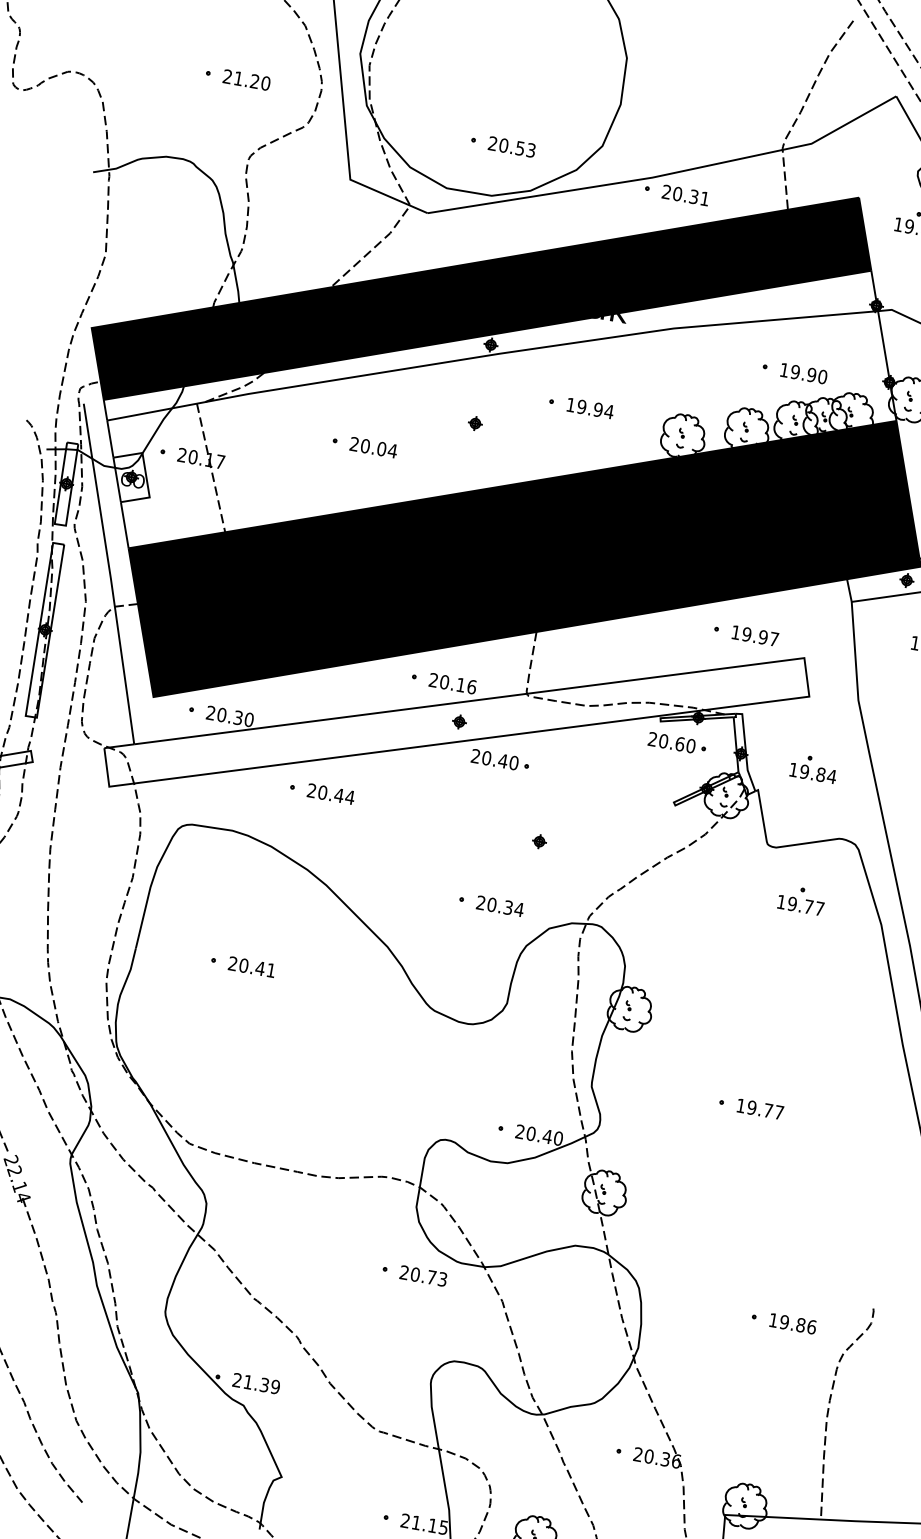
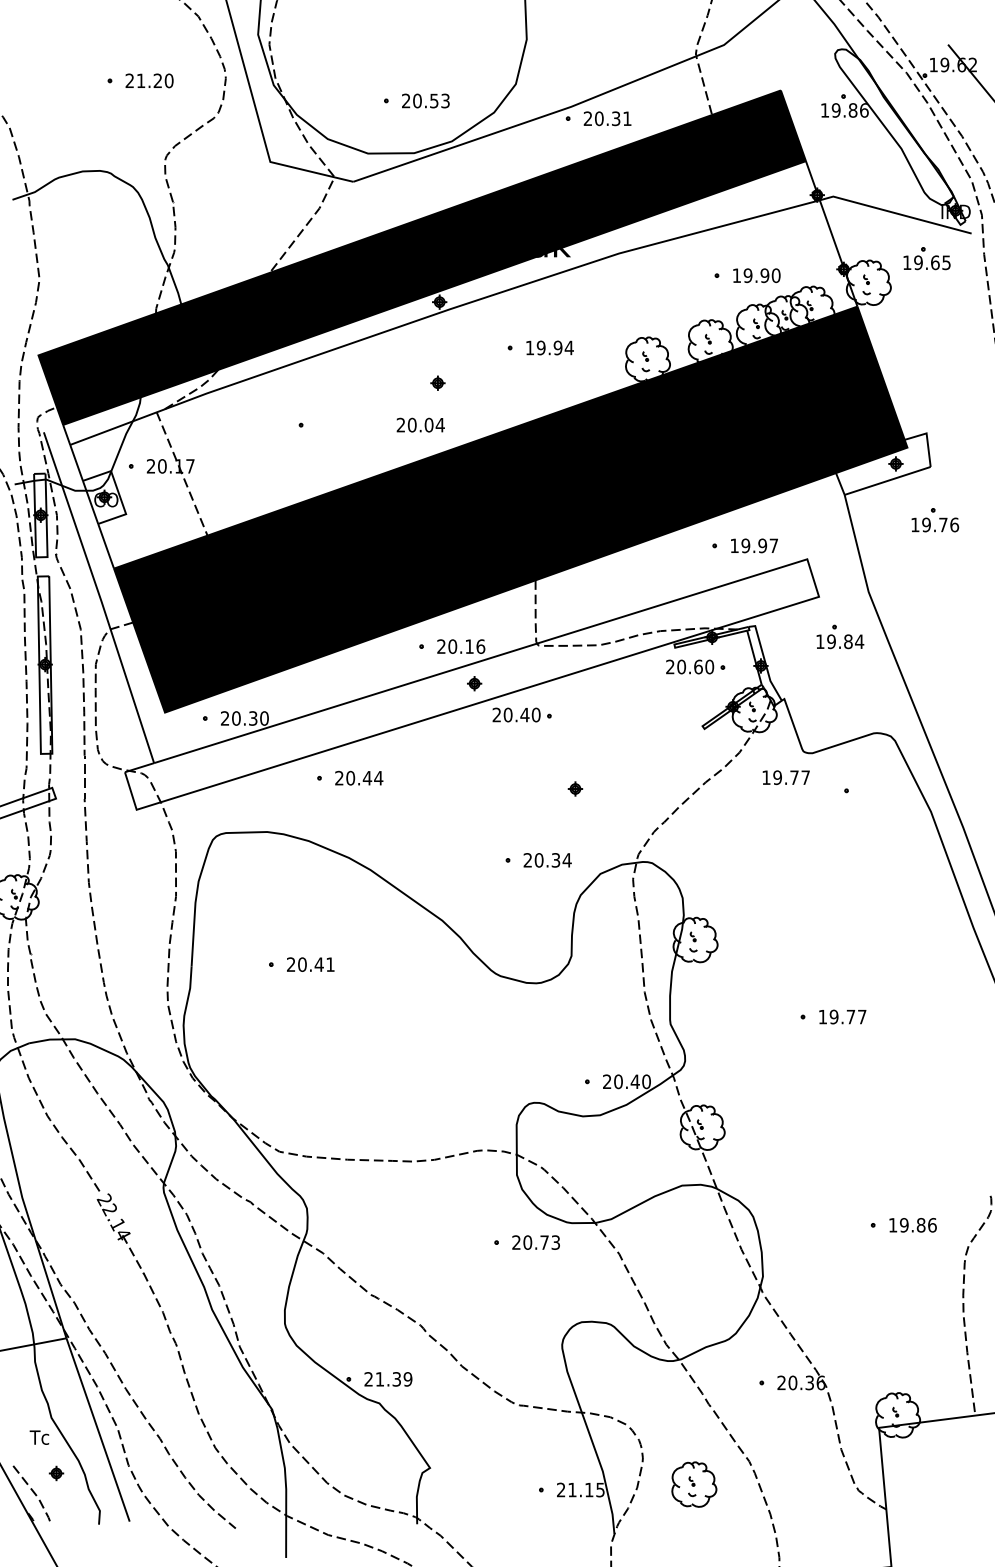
text: (373, 446) -> (420, 424), moved
part: (814, 768) -> (840, 636), moved
text: (800, 905) -> (785, 777), moved

